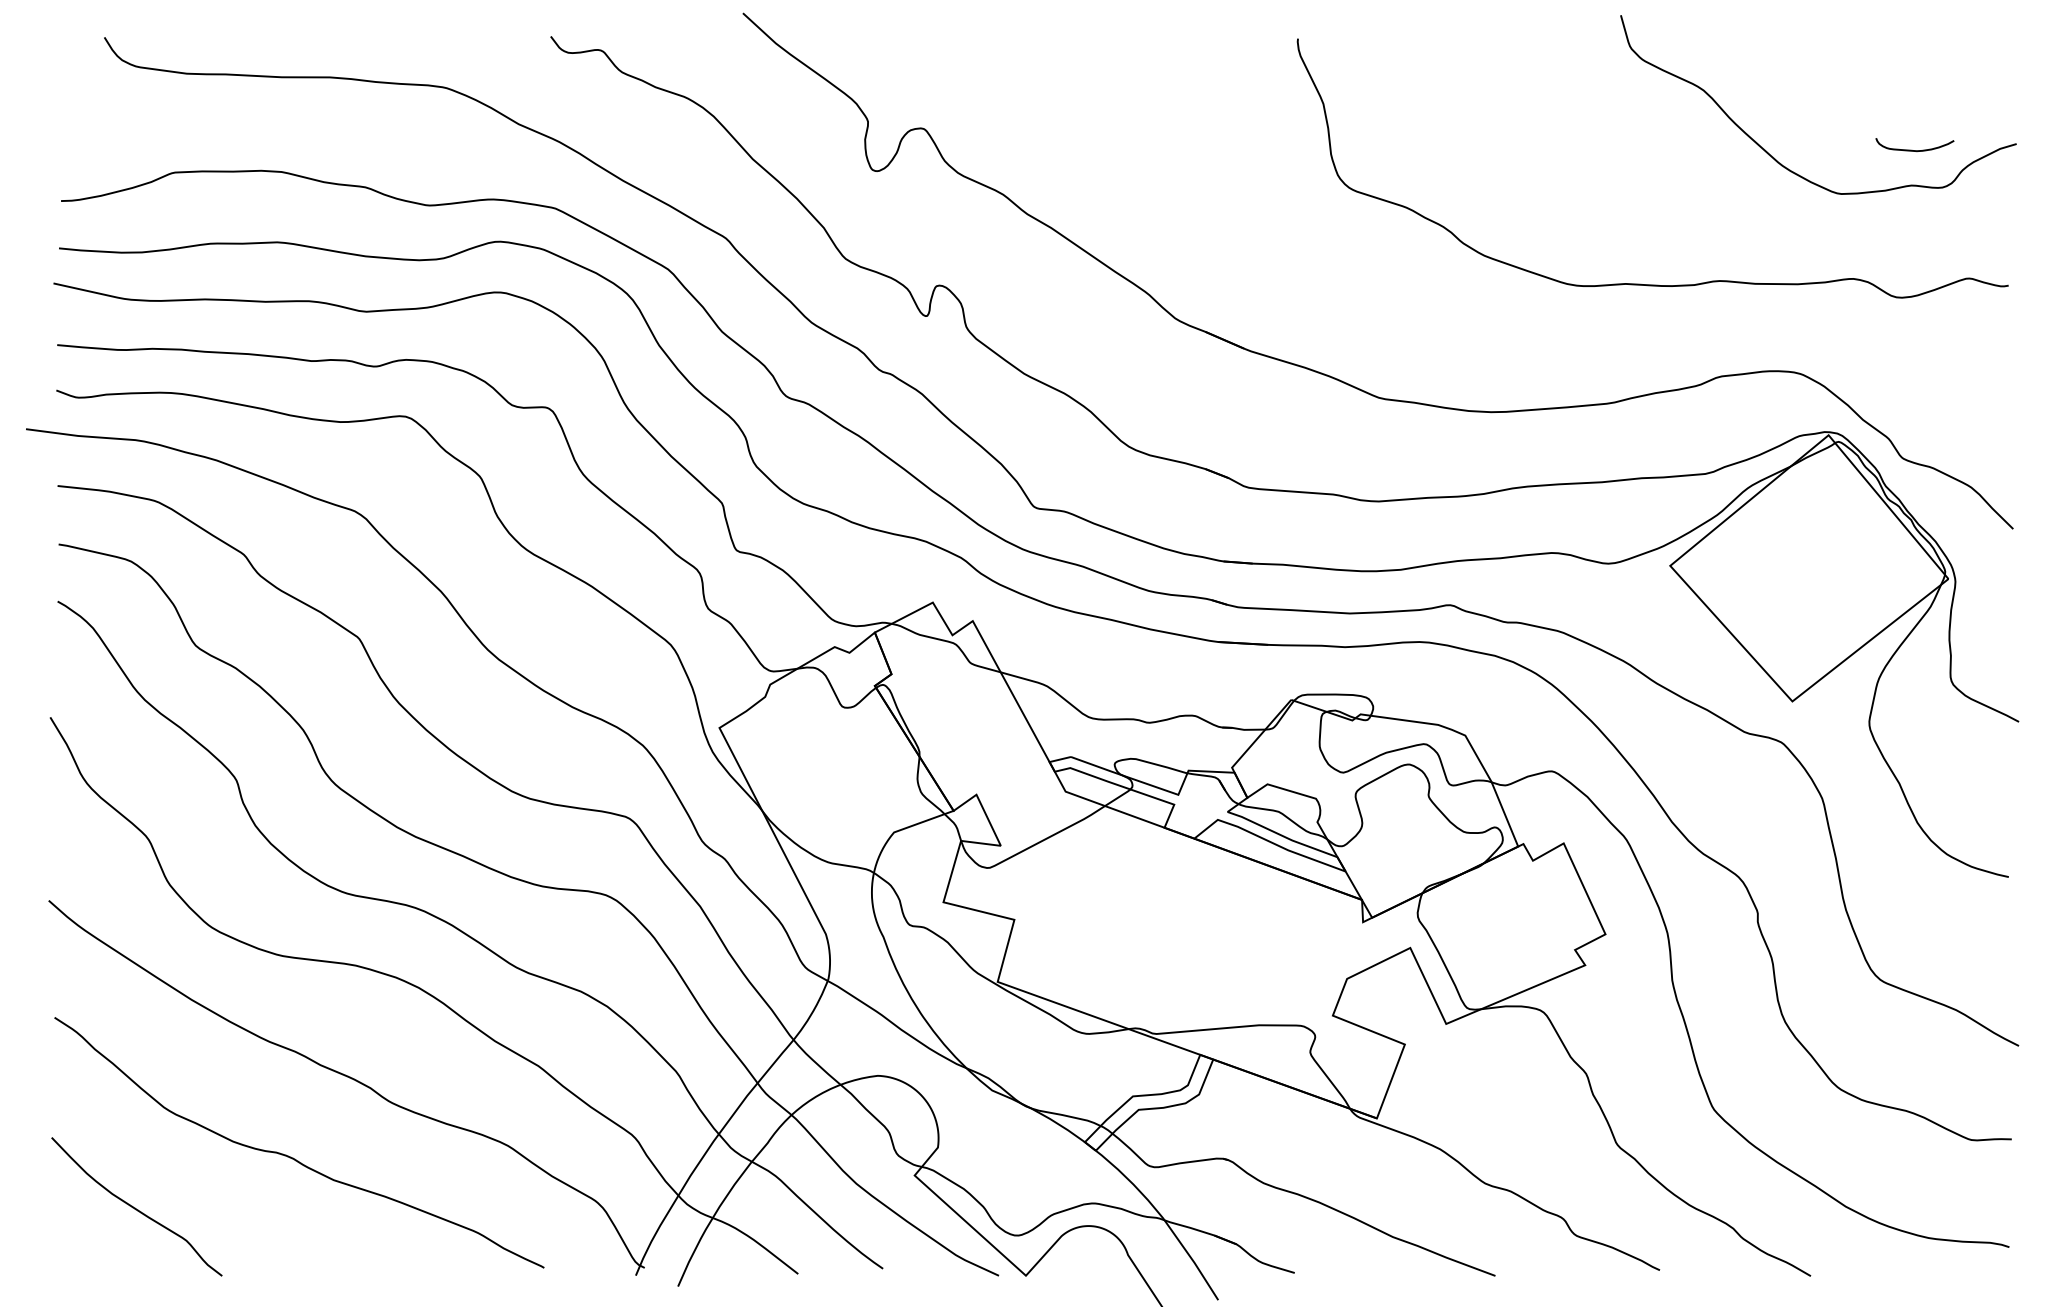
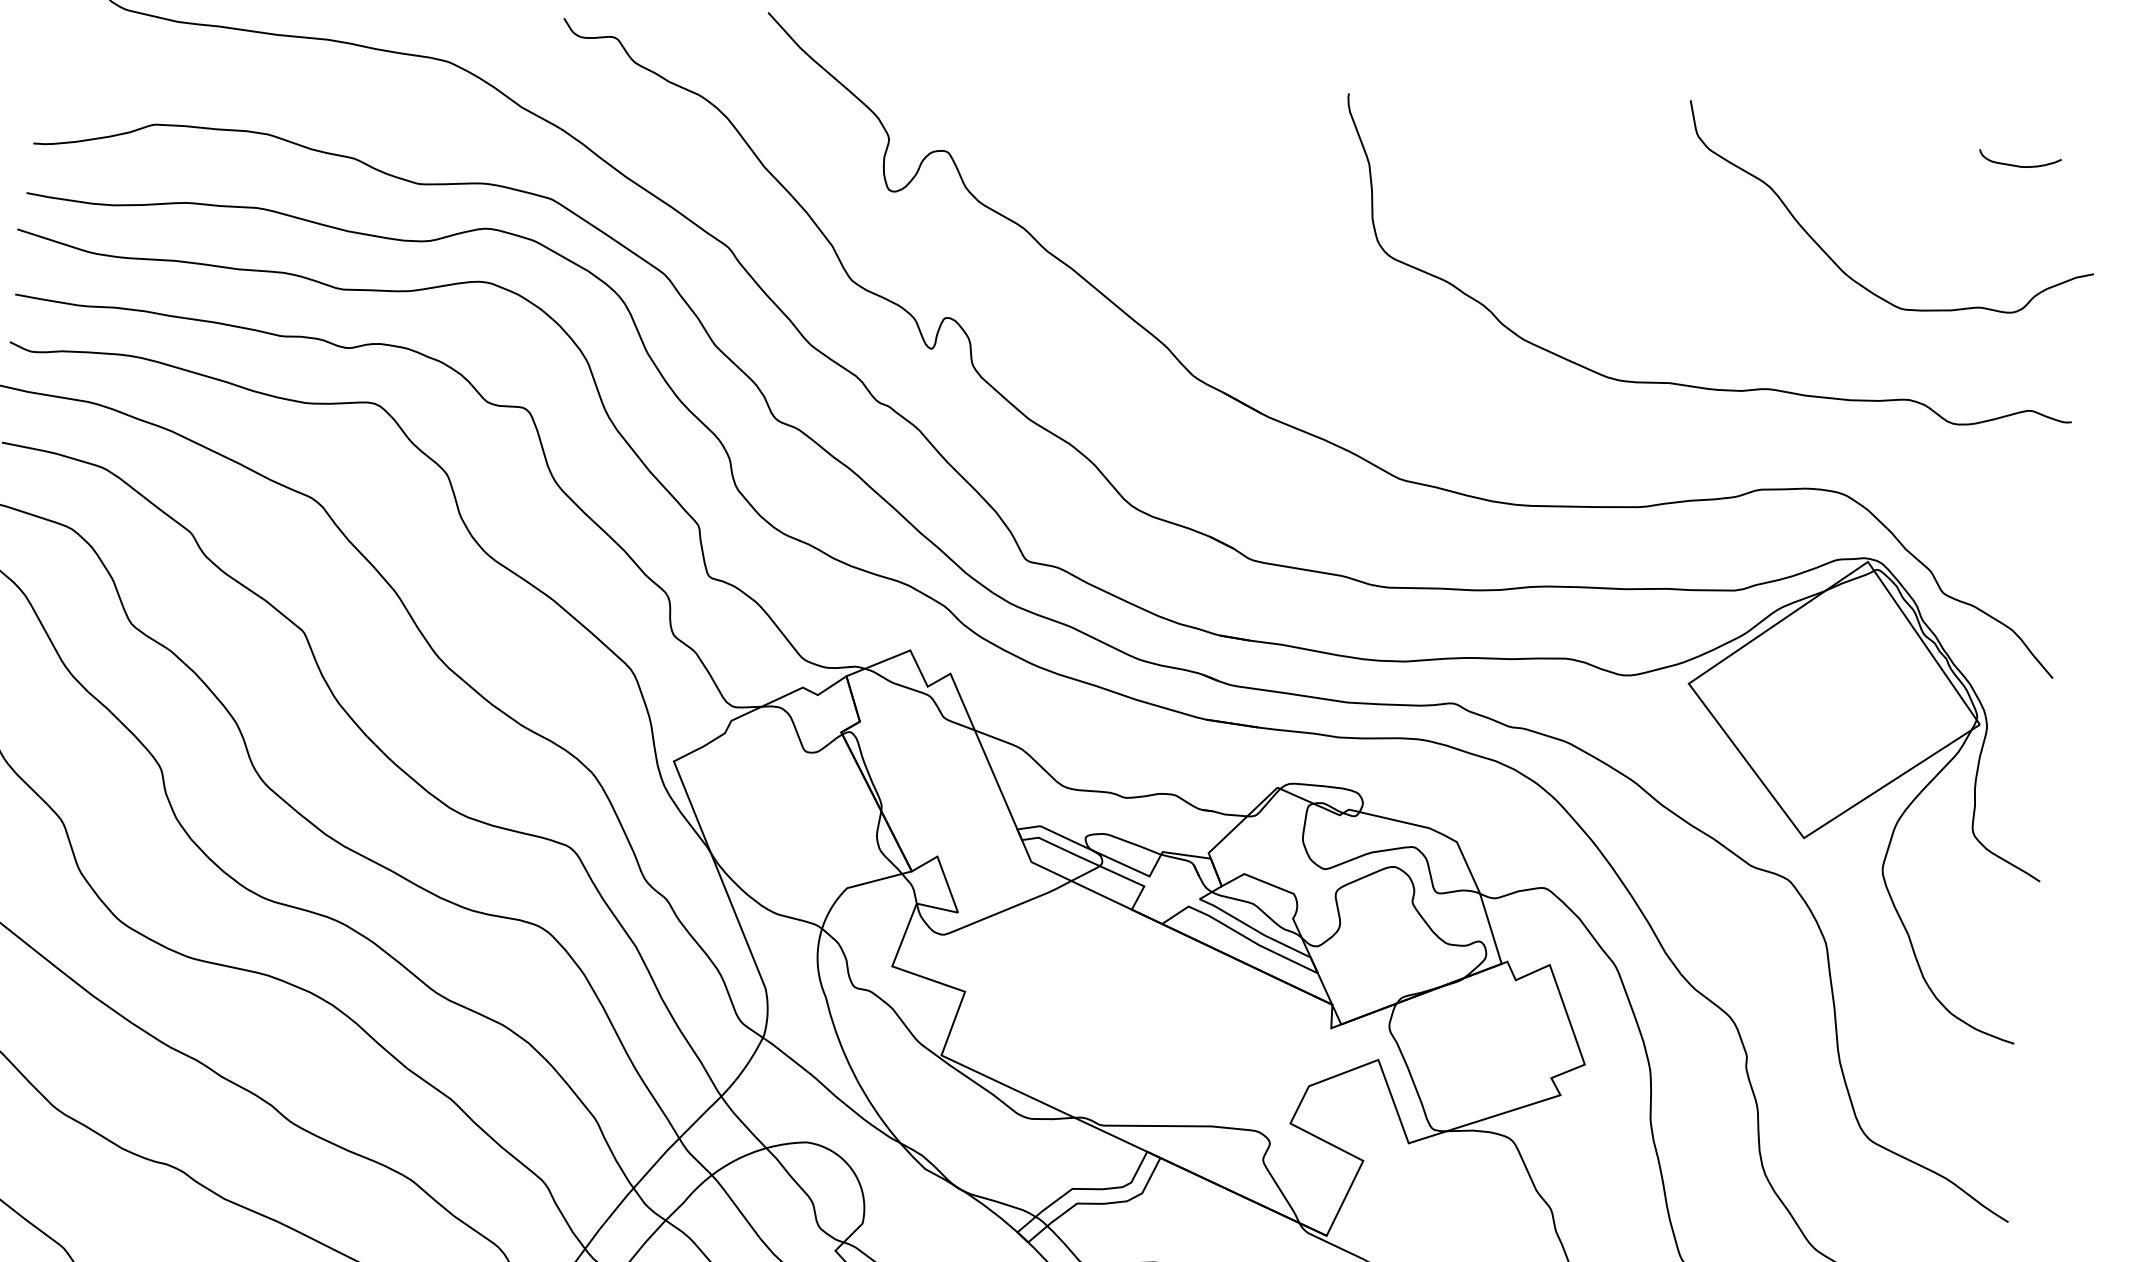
curve: (1911, 149) -> (2016, 164), moved

